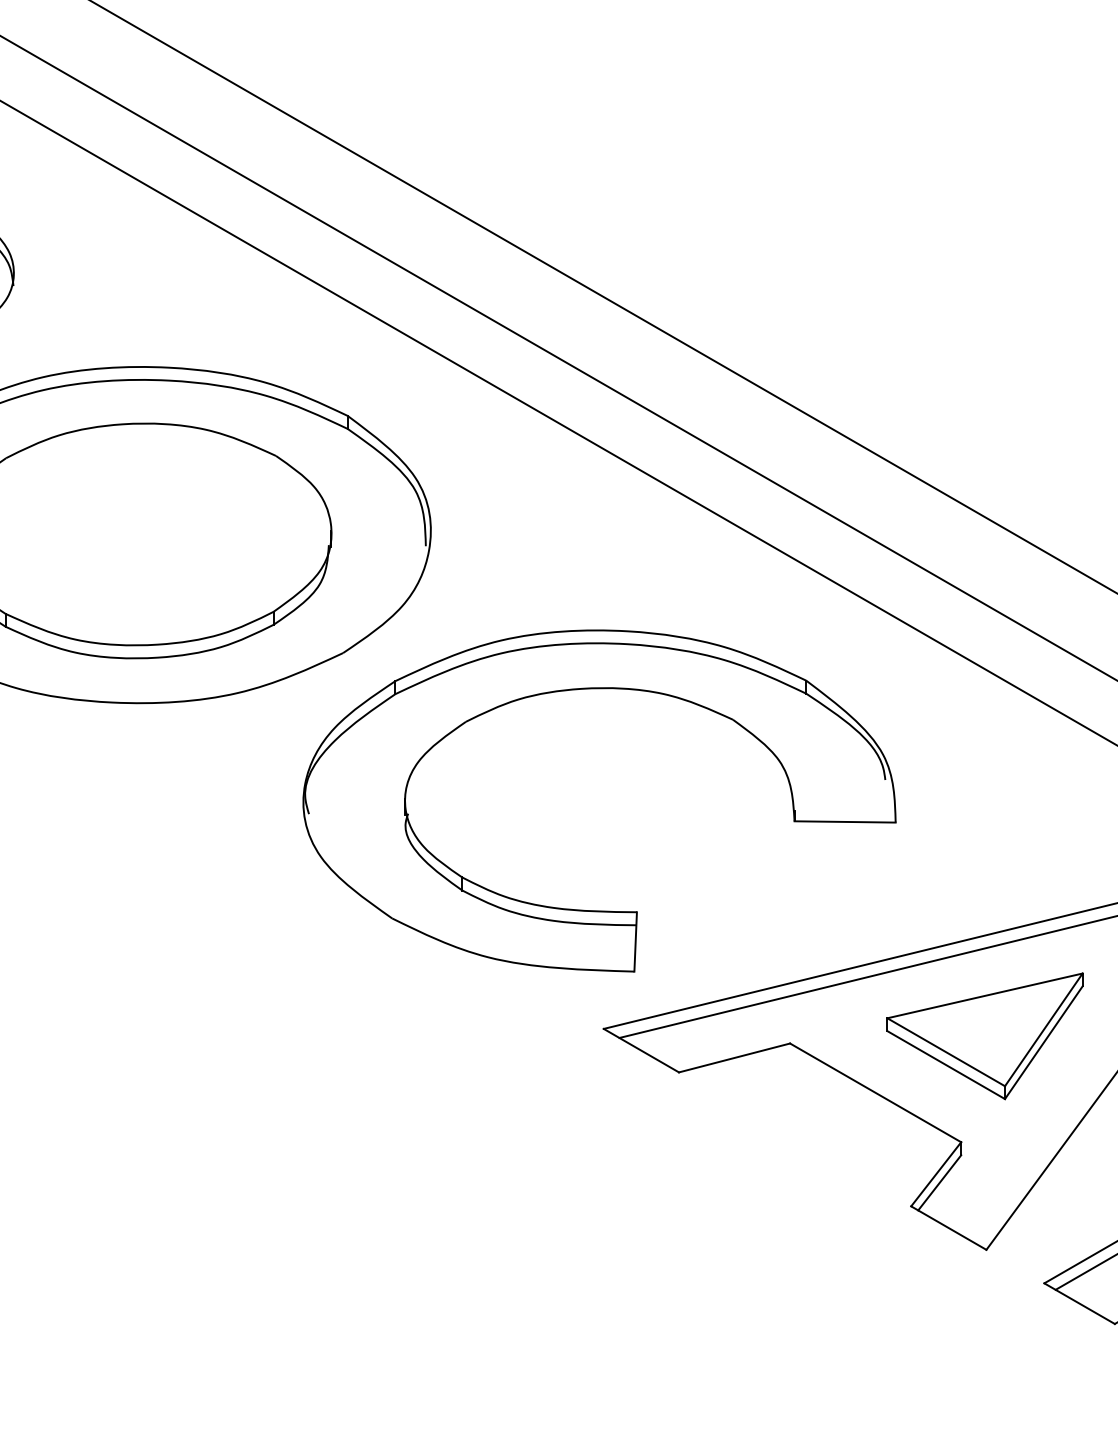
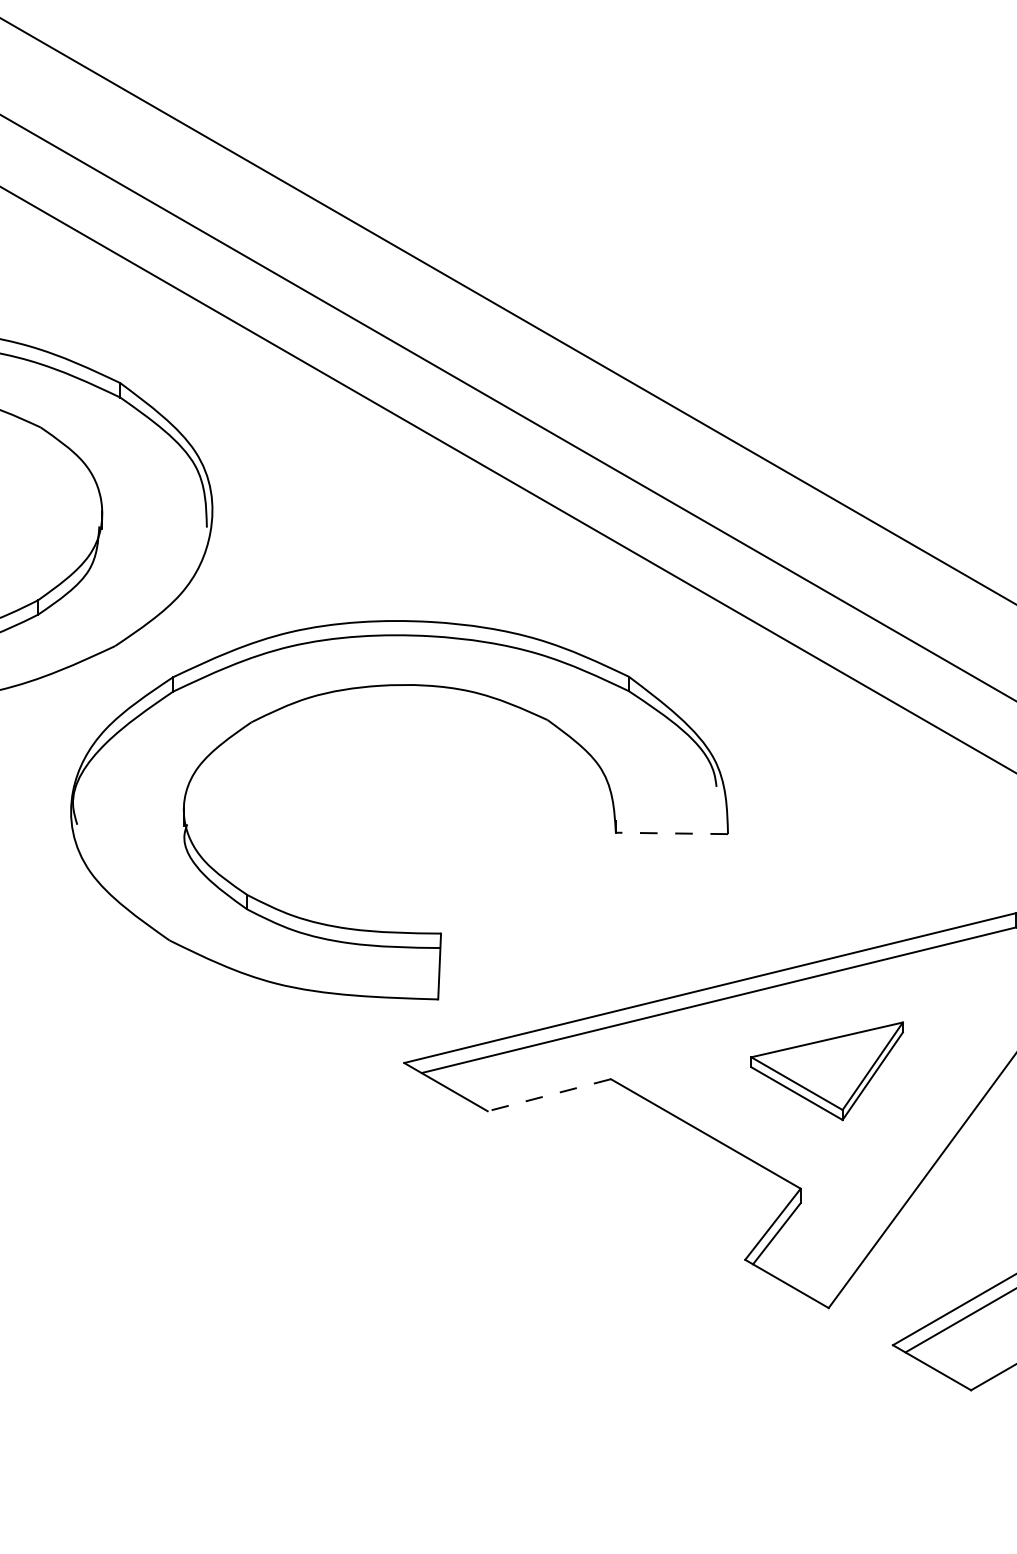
line: (845, 821) -> (672, 832), solid -> dashed
part: (984, 1036) -> (826, 1071), size x0.7
line: (734, 1058) -> (549, 1095), solid -> dashed

